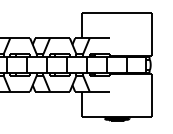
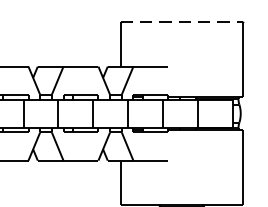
line: (117, 12) -> (182, 21), solid -> dashed

